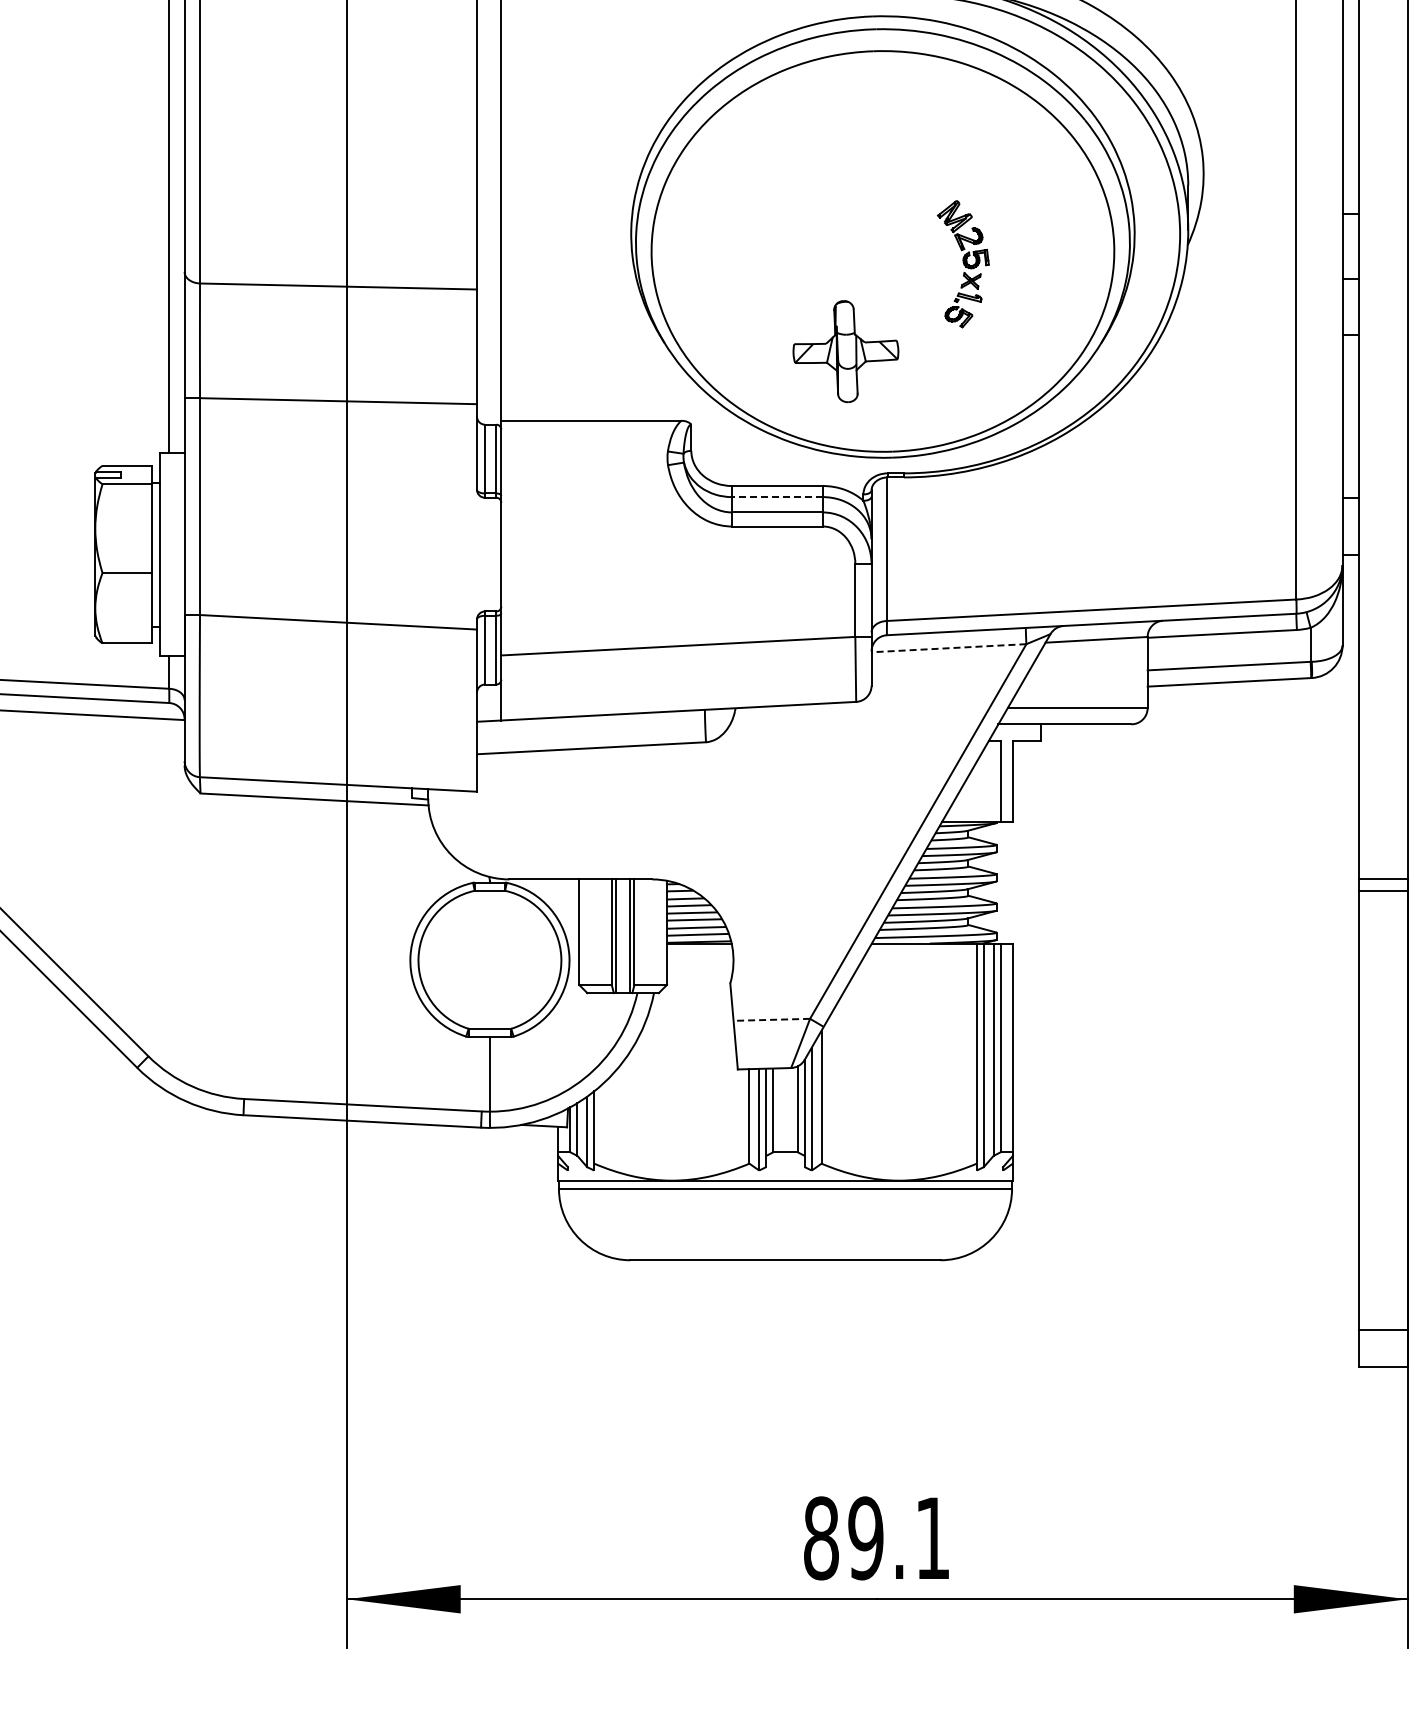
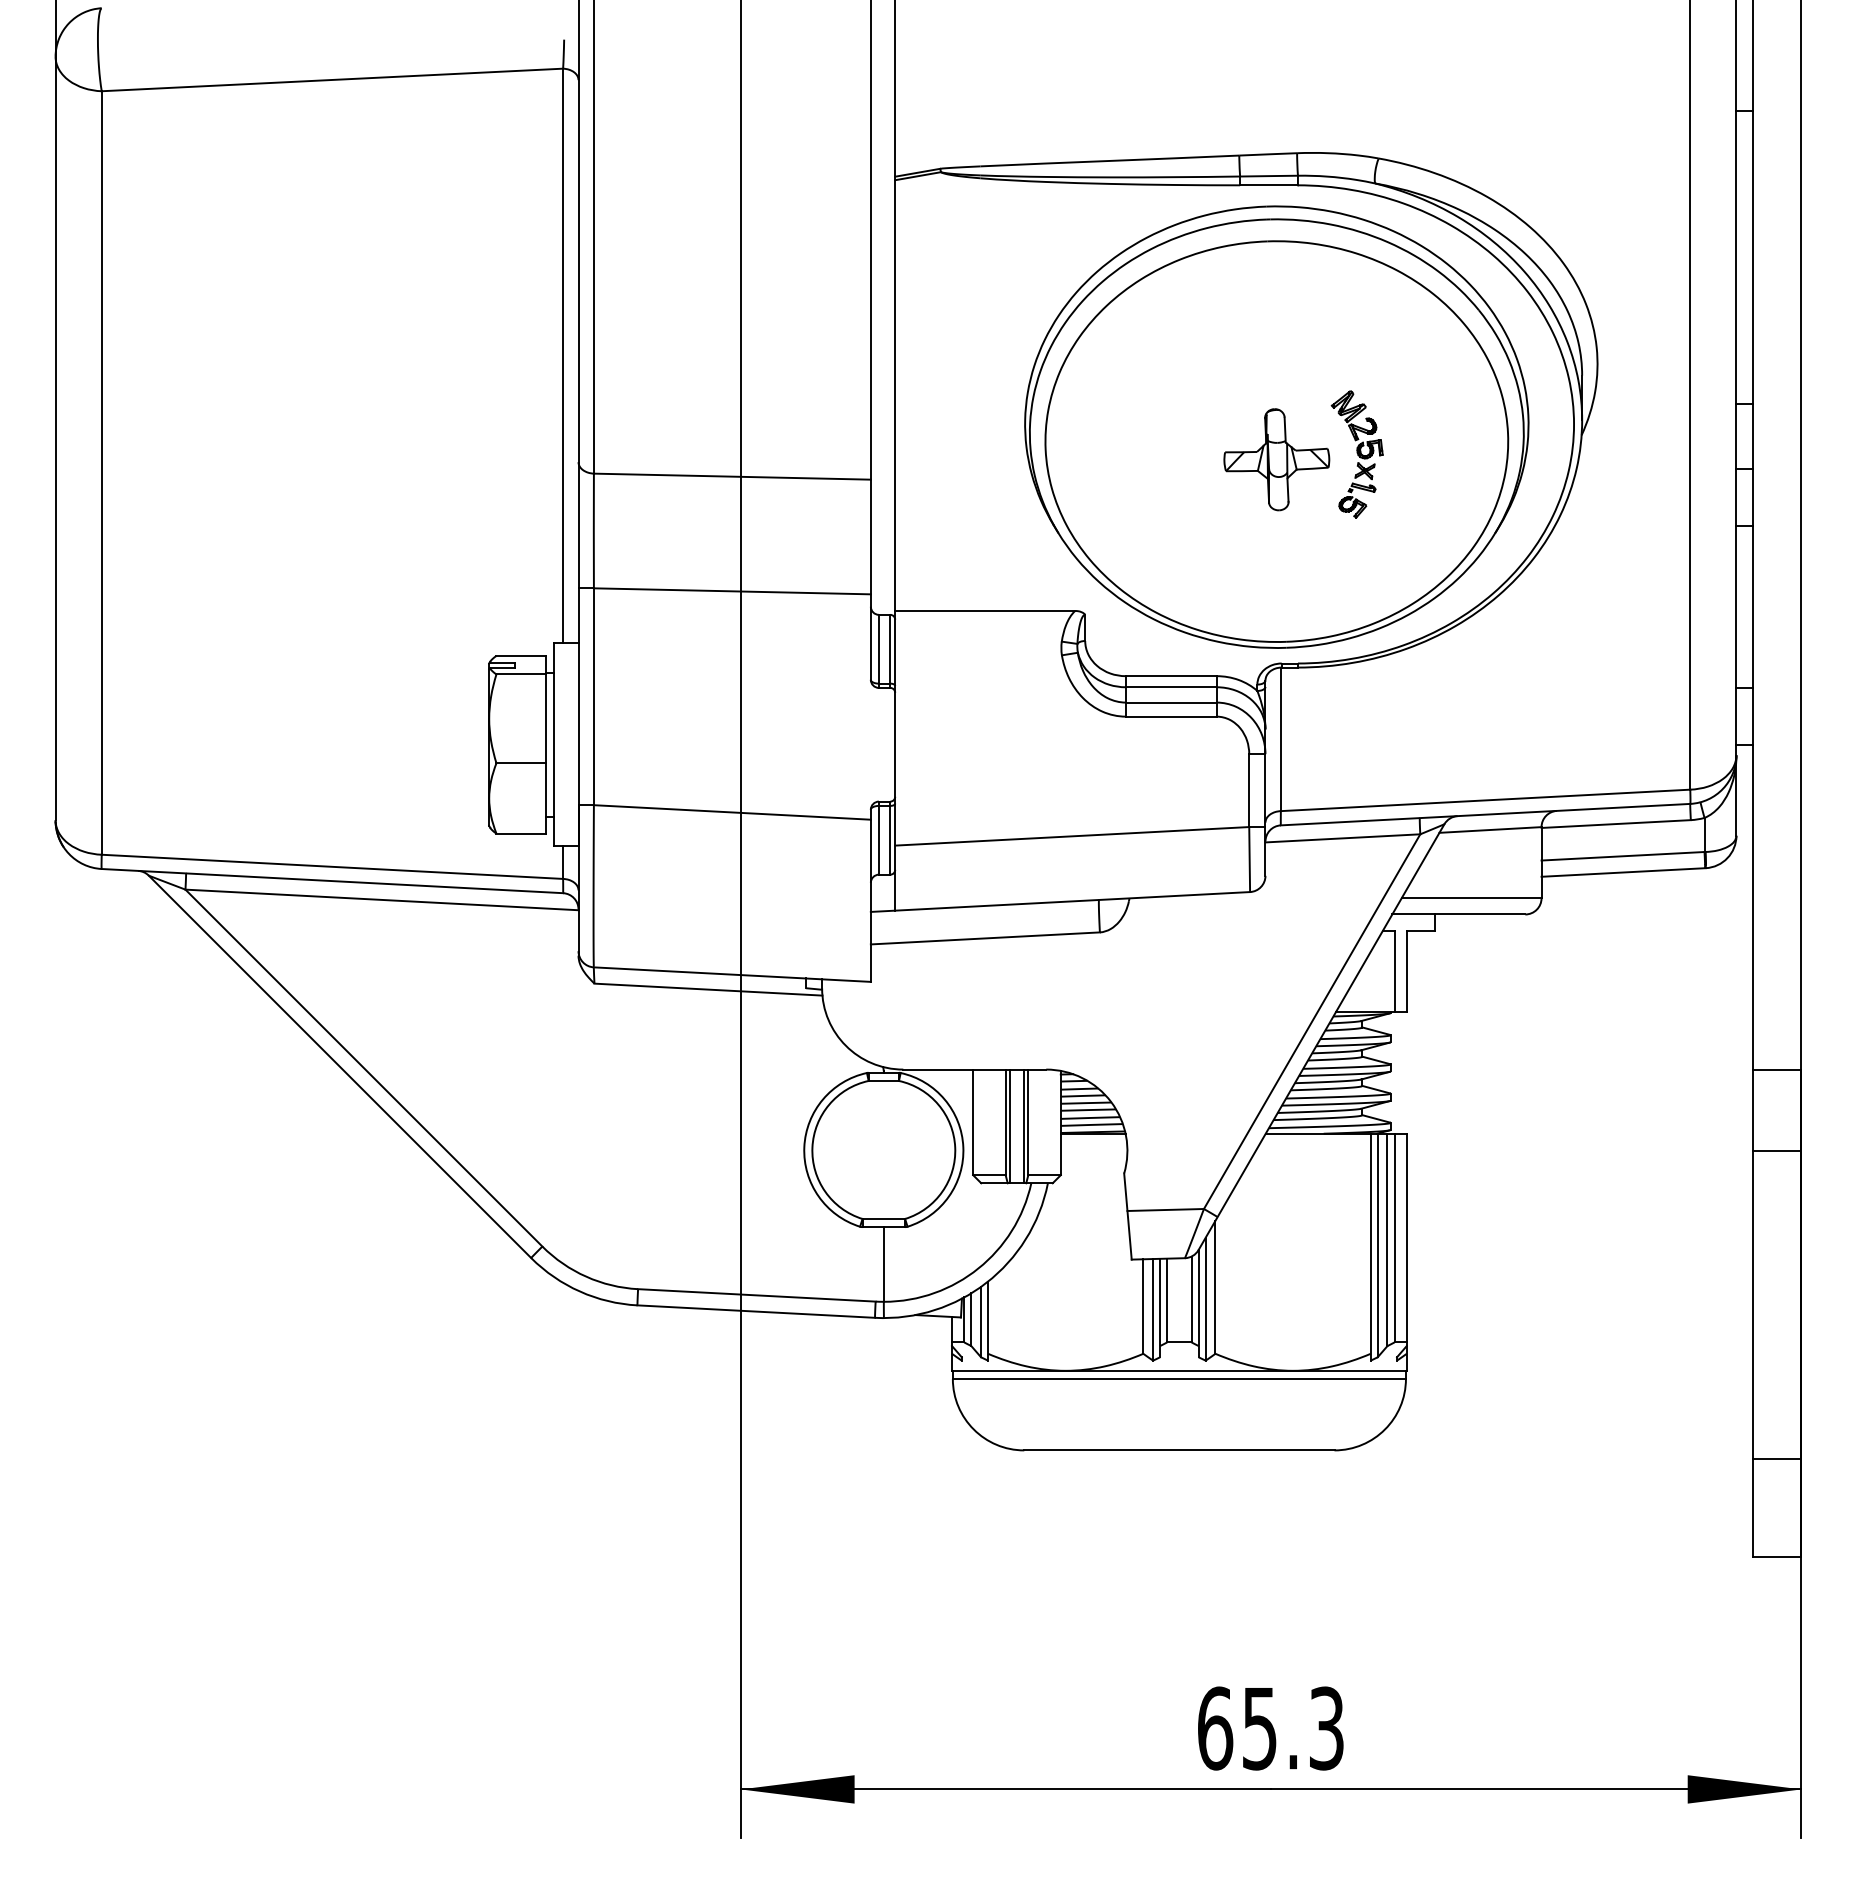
part: (845, 351) -> (1276, 459), moved
line: (776, 497) -> (1170, 687), dashed -> solid
line: (948, 648) -> (1342, 838), dashed -> solid
line: (1382, 890) -> (1776, 1150), moved
line: (771, 1020) -> (1165, 1210), dashed -> solid
line: (1382, 1330) -> (1776, 1459), moved
text: (876, 1538) -> (1270, 1728), 89.1 -> 65.3

